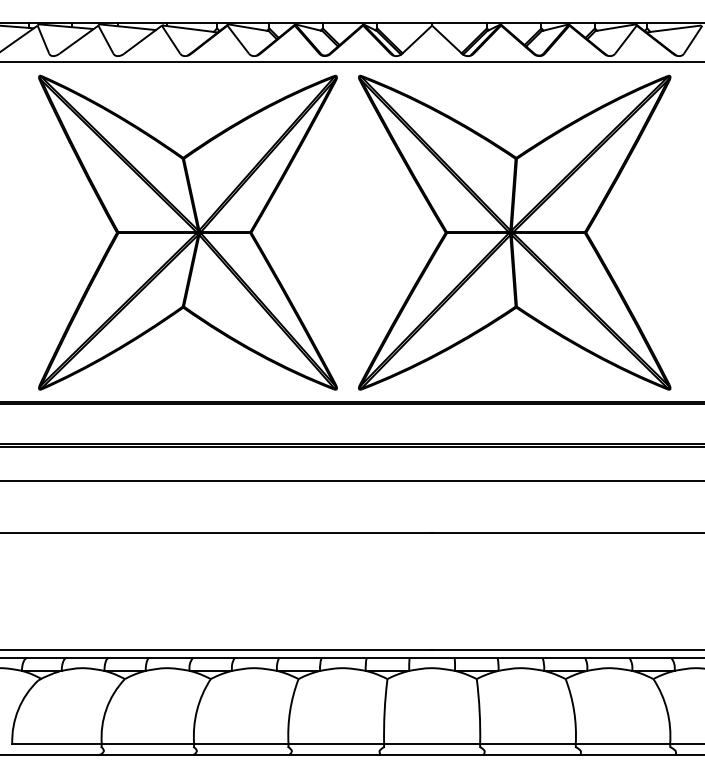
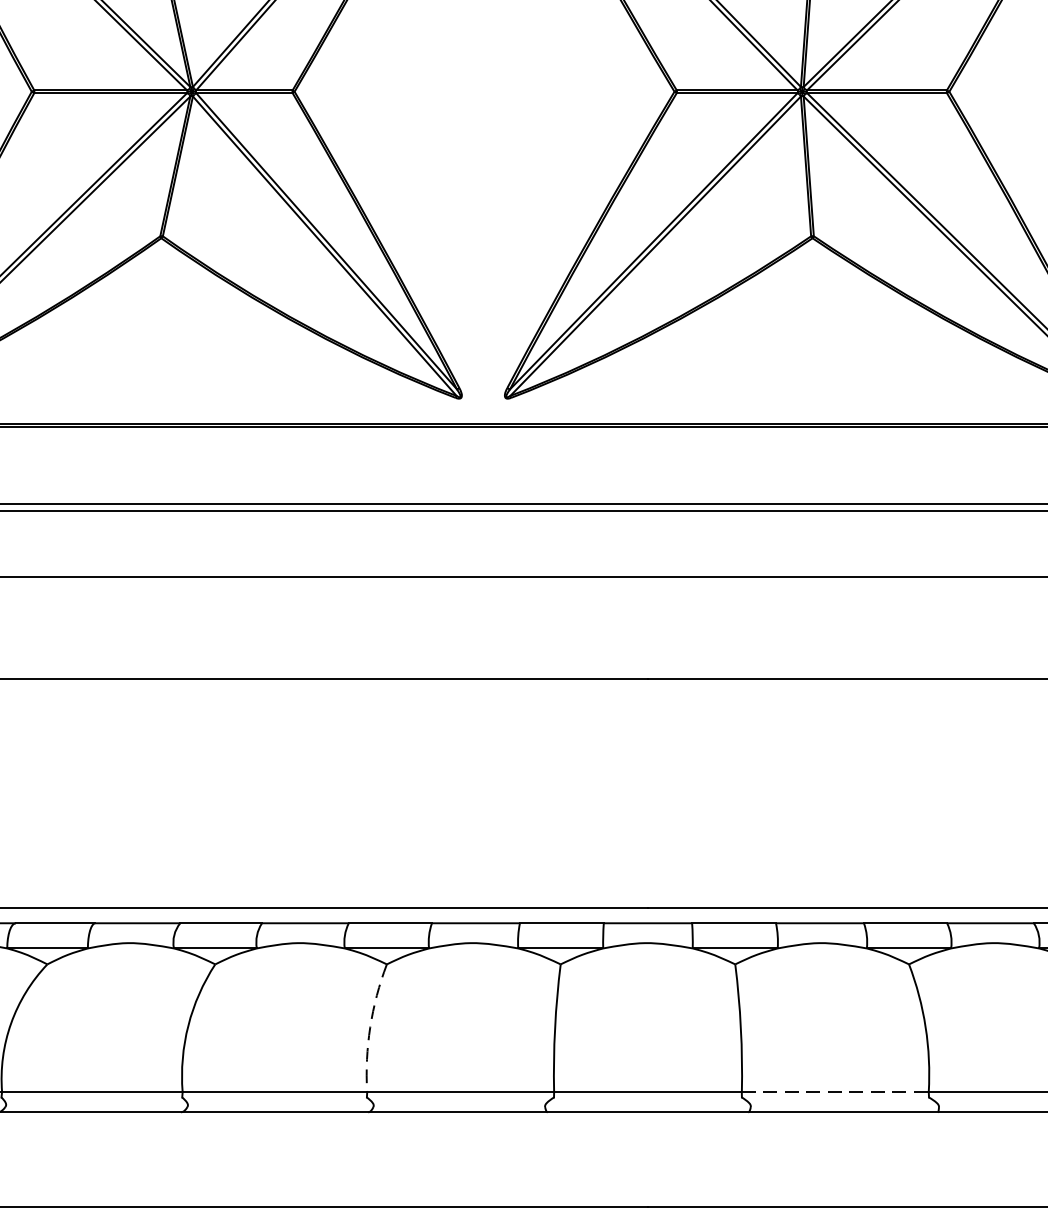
arc: (290, 711) -> (371, 1027), solid -> dashed
line: (527, 744) -> (834, 1092), solid -> dashed

